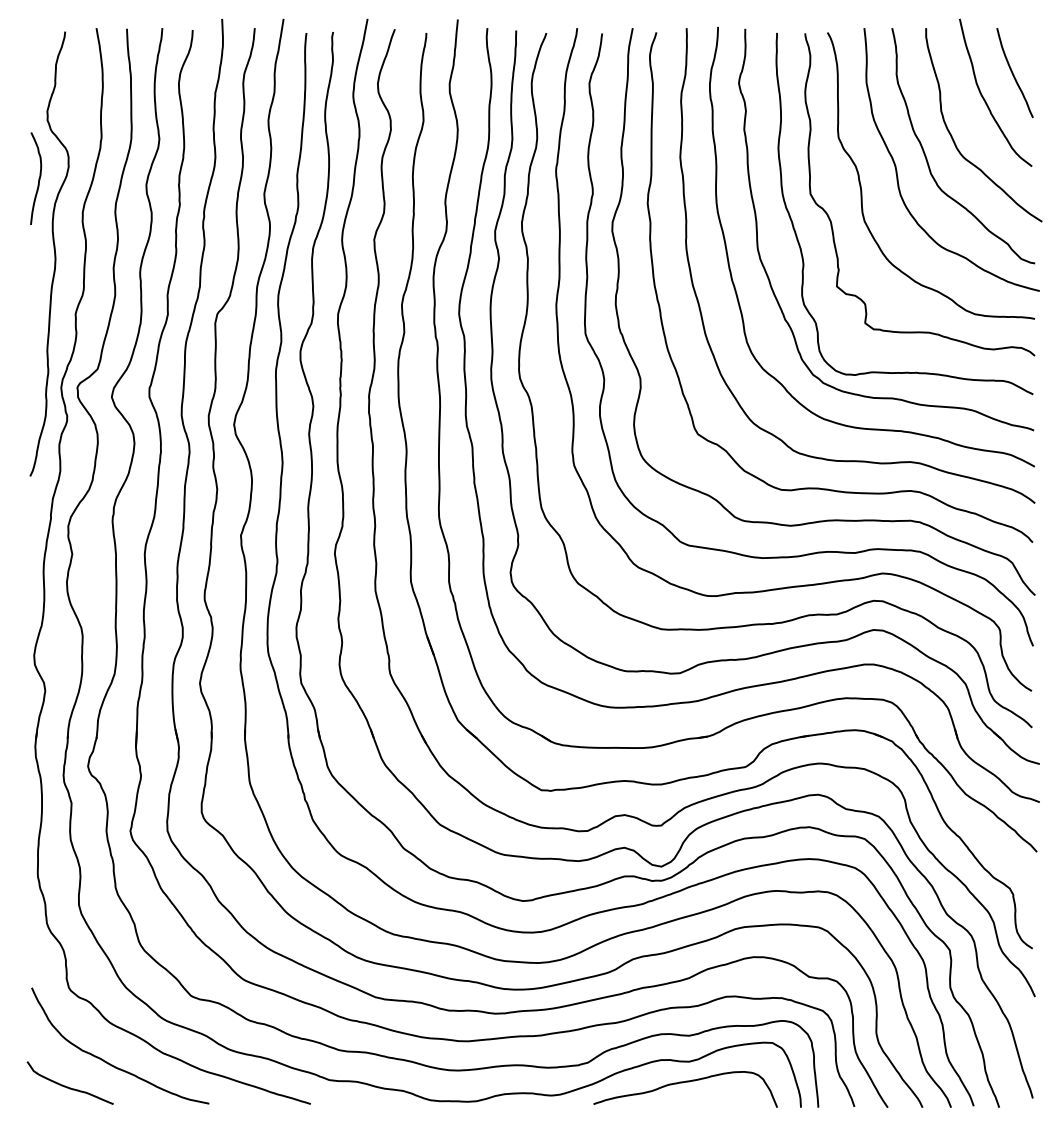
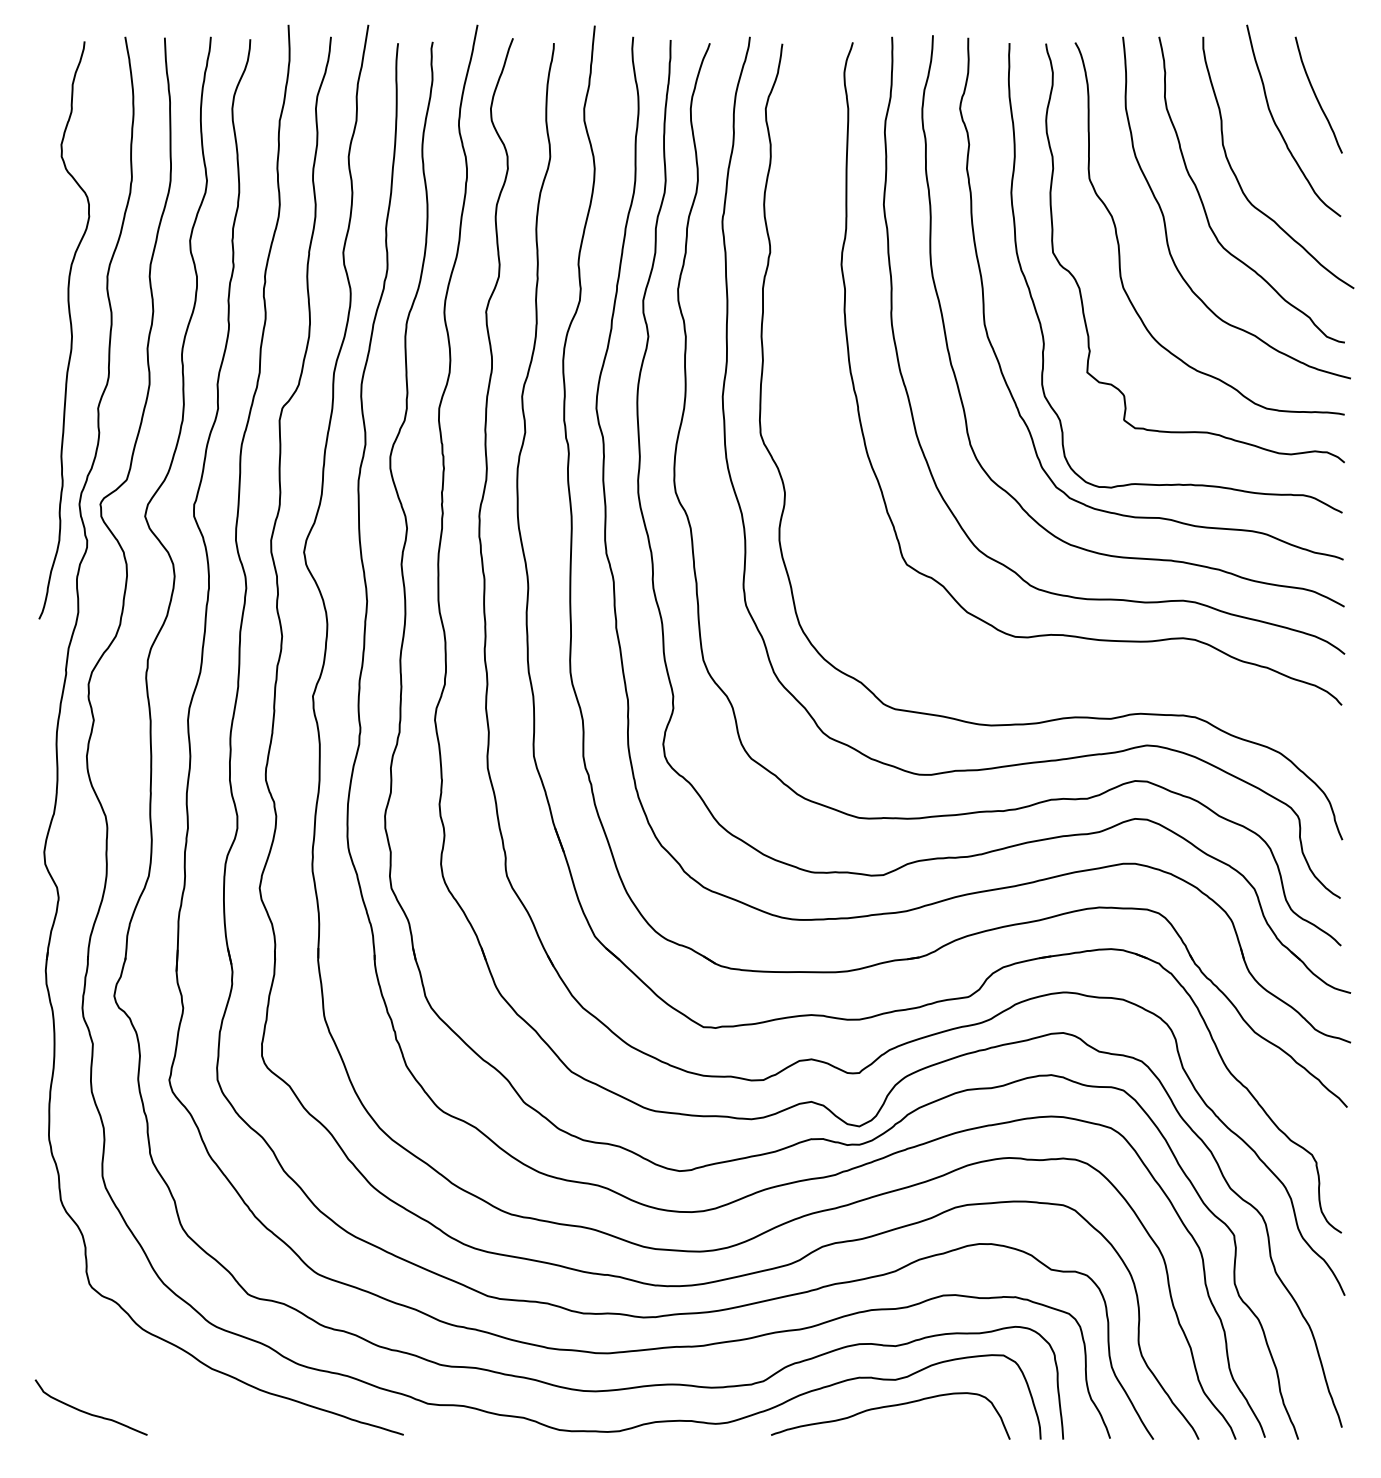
curve: (38, 178) -> (50, 232), removed
curve: (639, 371) -> (830, 483), removed
curve: (110, 1063) -> (143, 1382), removed

